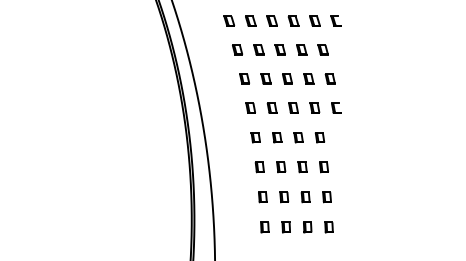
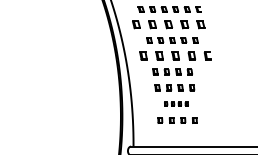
part: (280, 49) -> (168, 24), size x1.4
part: (293, 107) -> (175, 55), size x1.4
part: (294, 196) -> (176, 103), size x0.6

